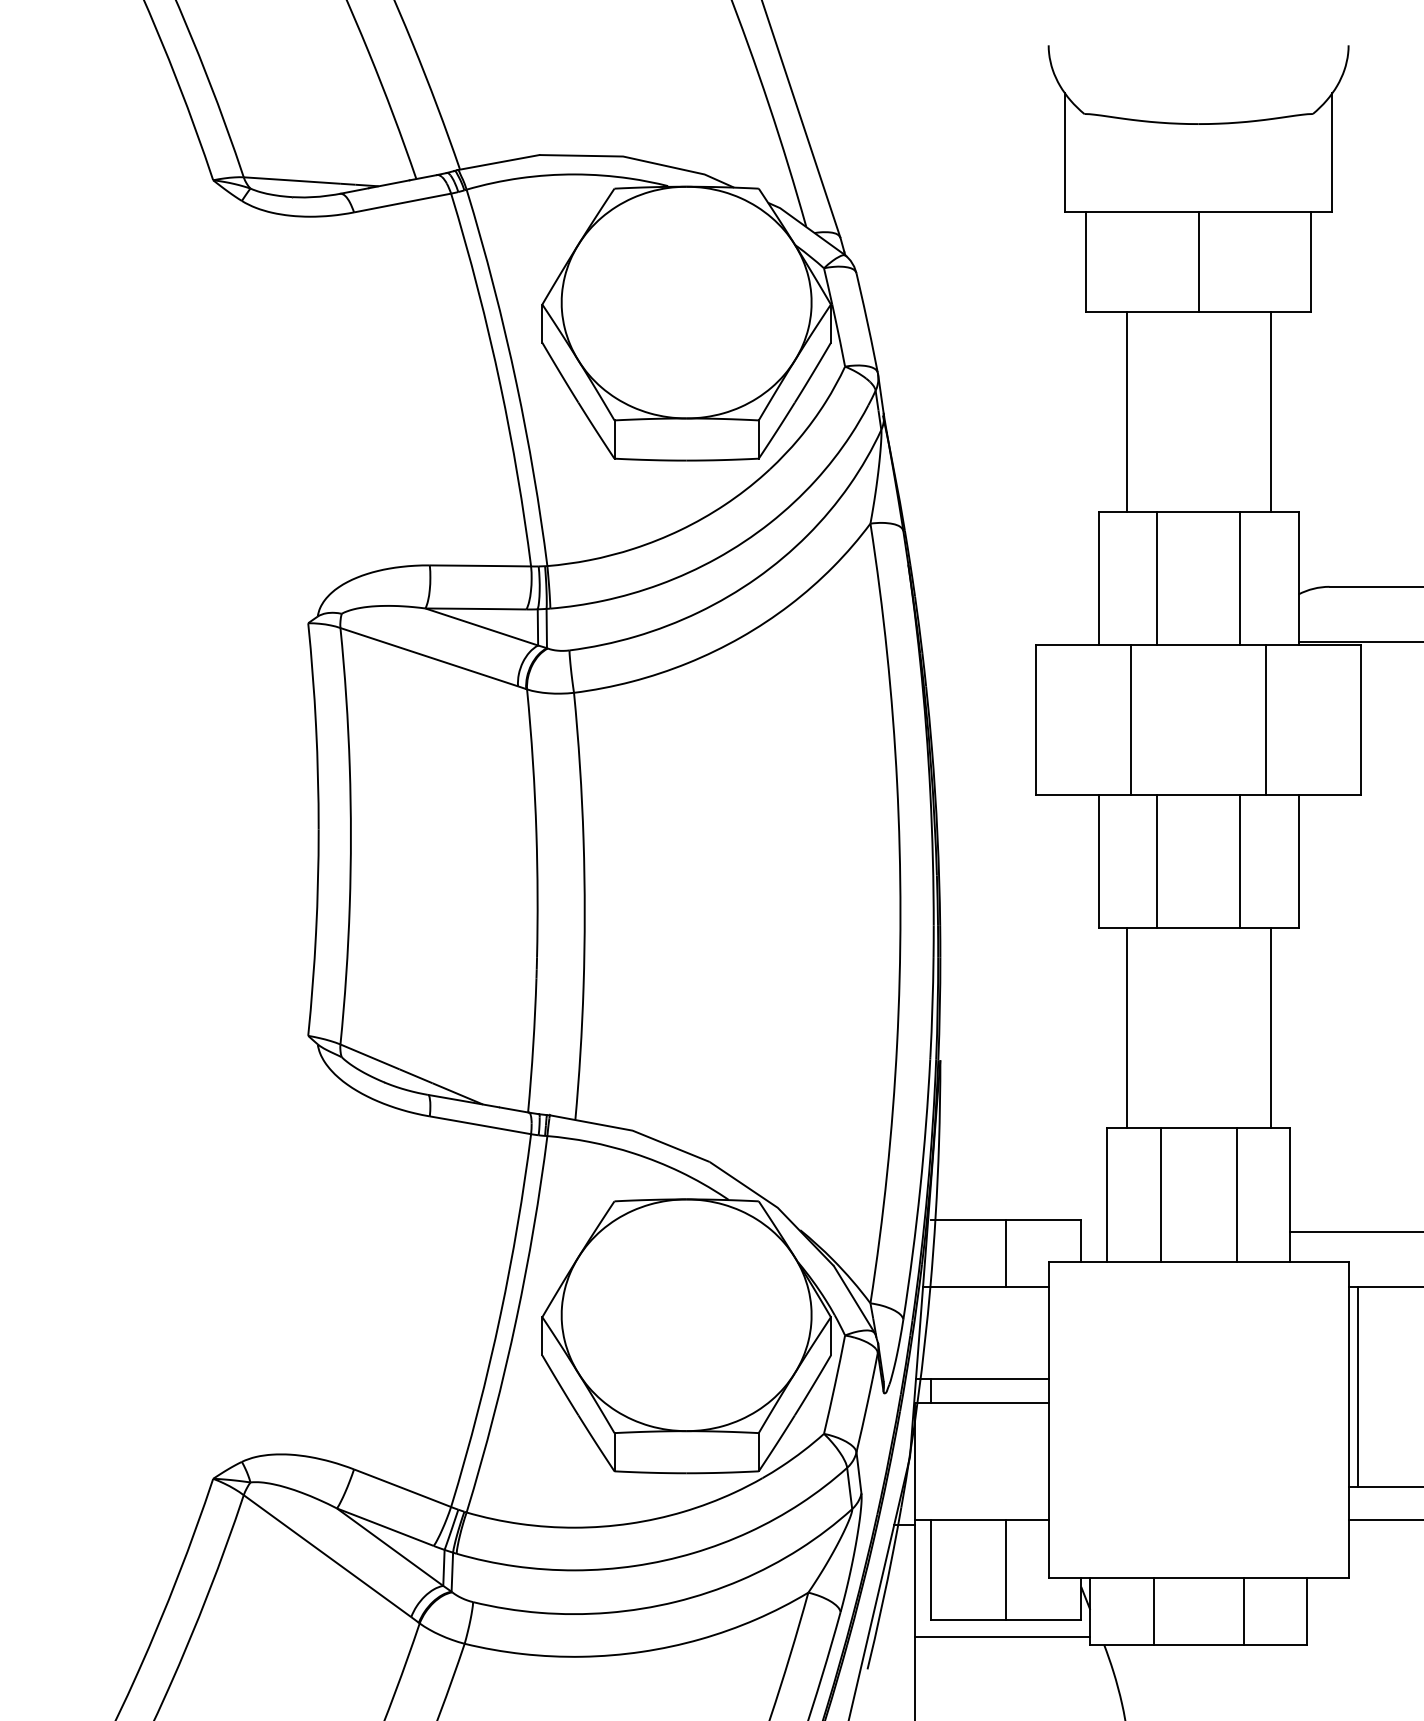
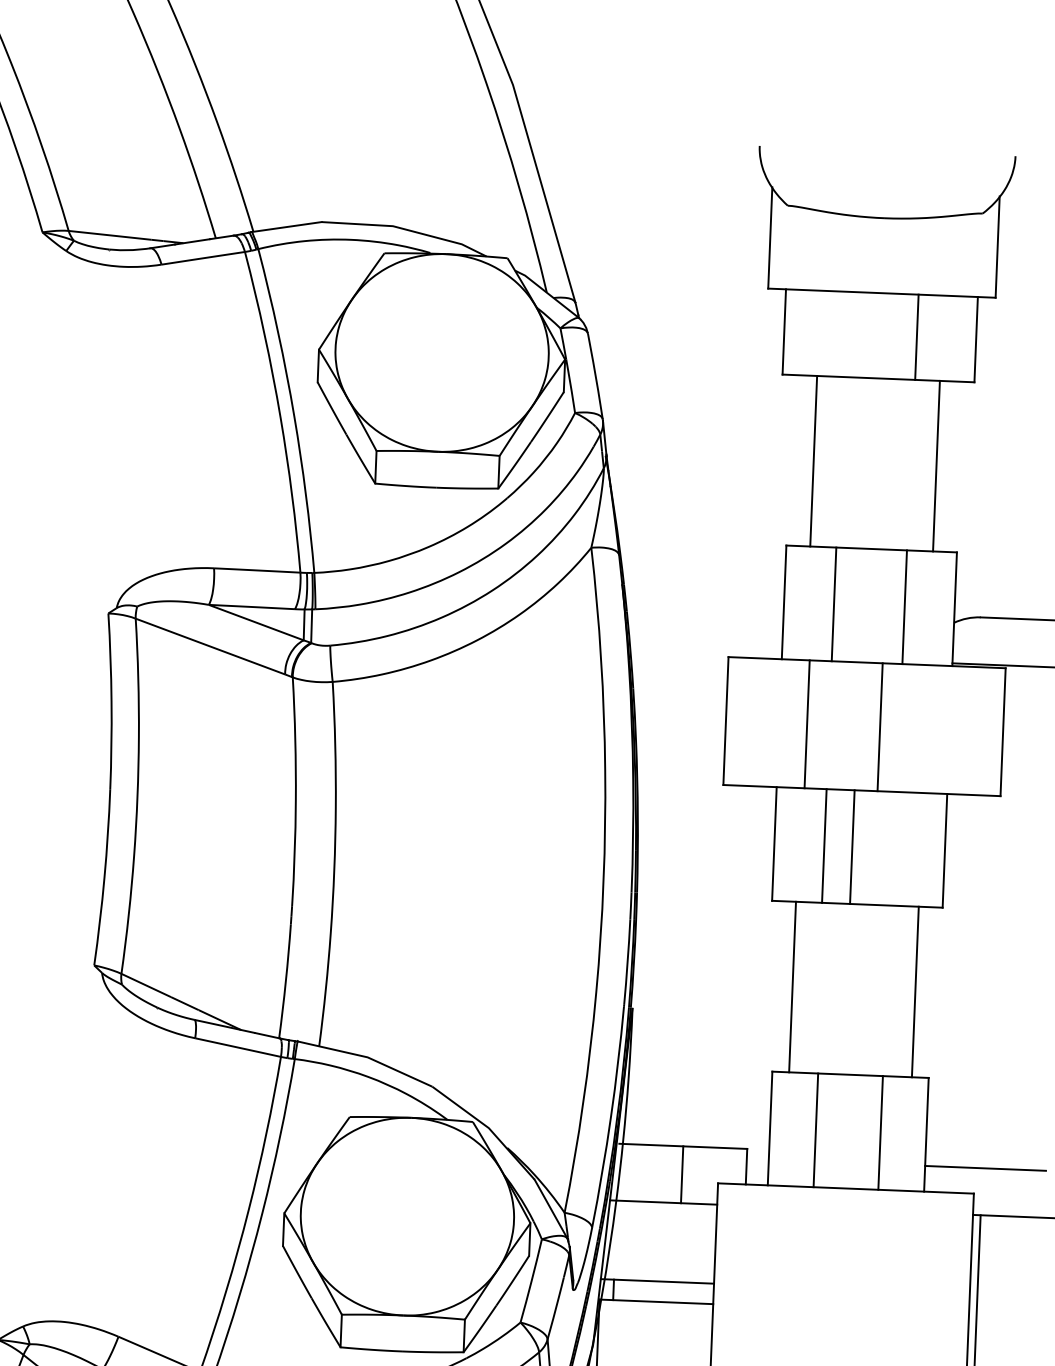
line: (1198, 261) -> (916, 336), moved
line: (1265, 720) -> (879, 727), moved
line: (1240, 861) -> (852, 846), moved

